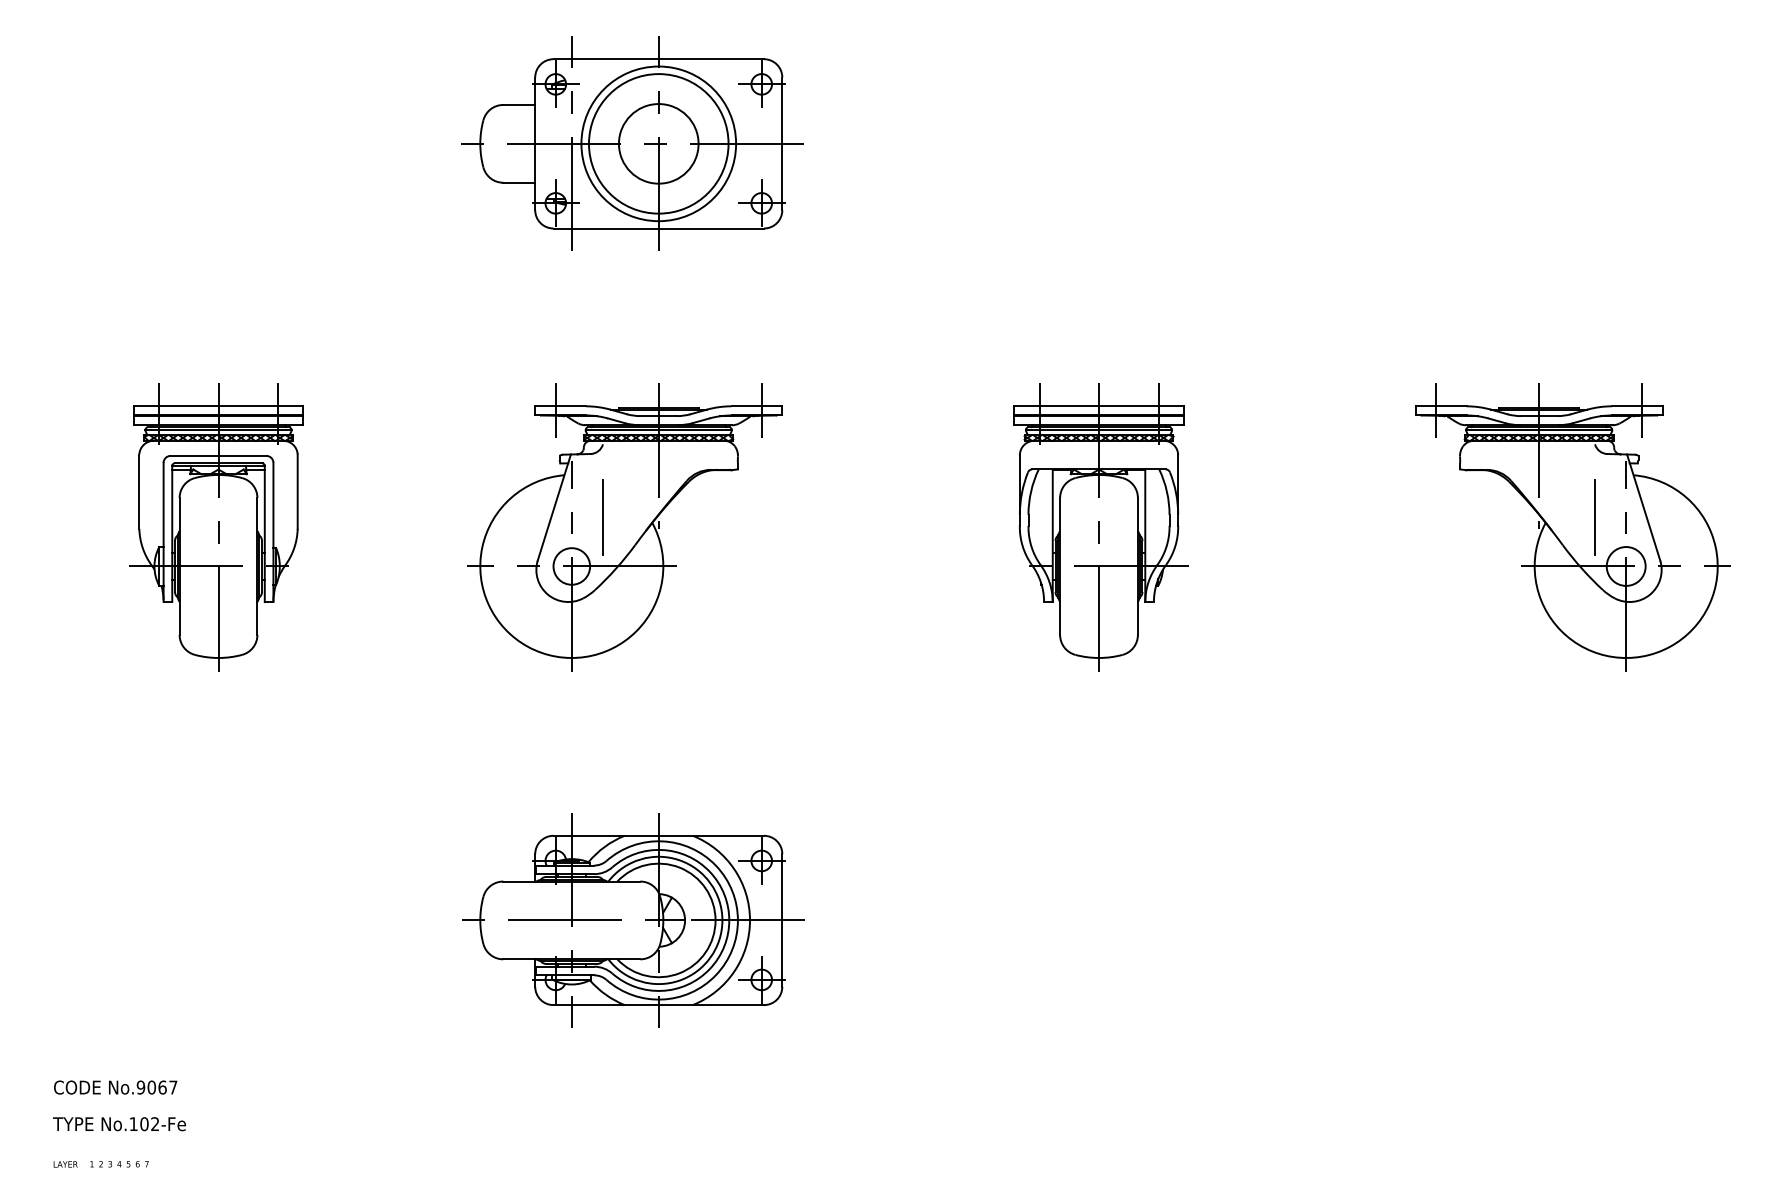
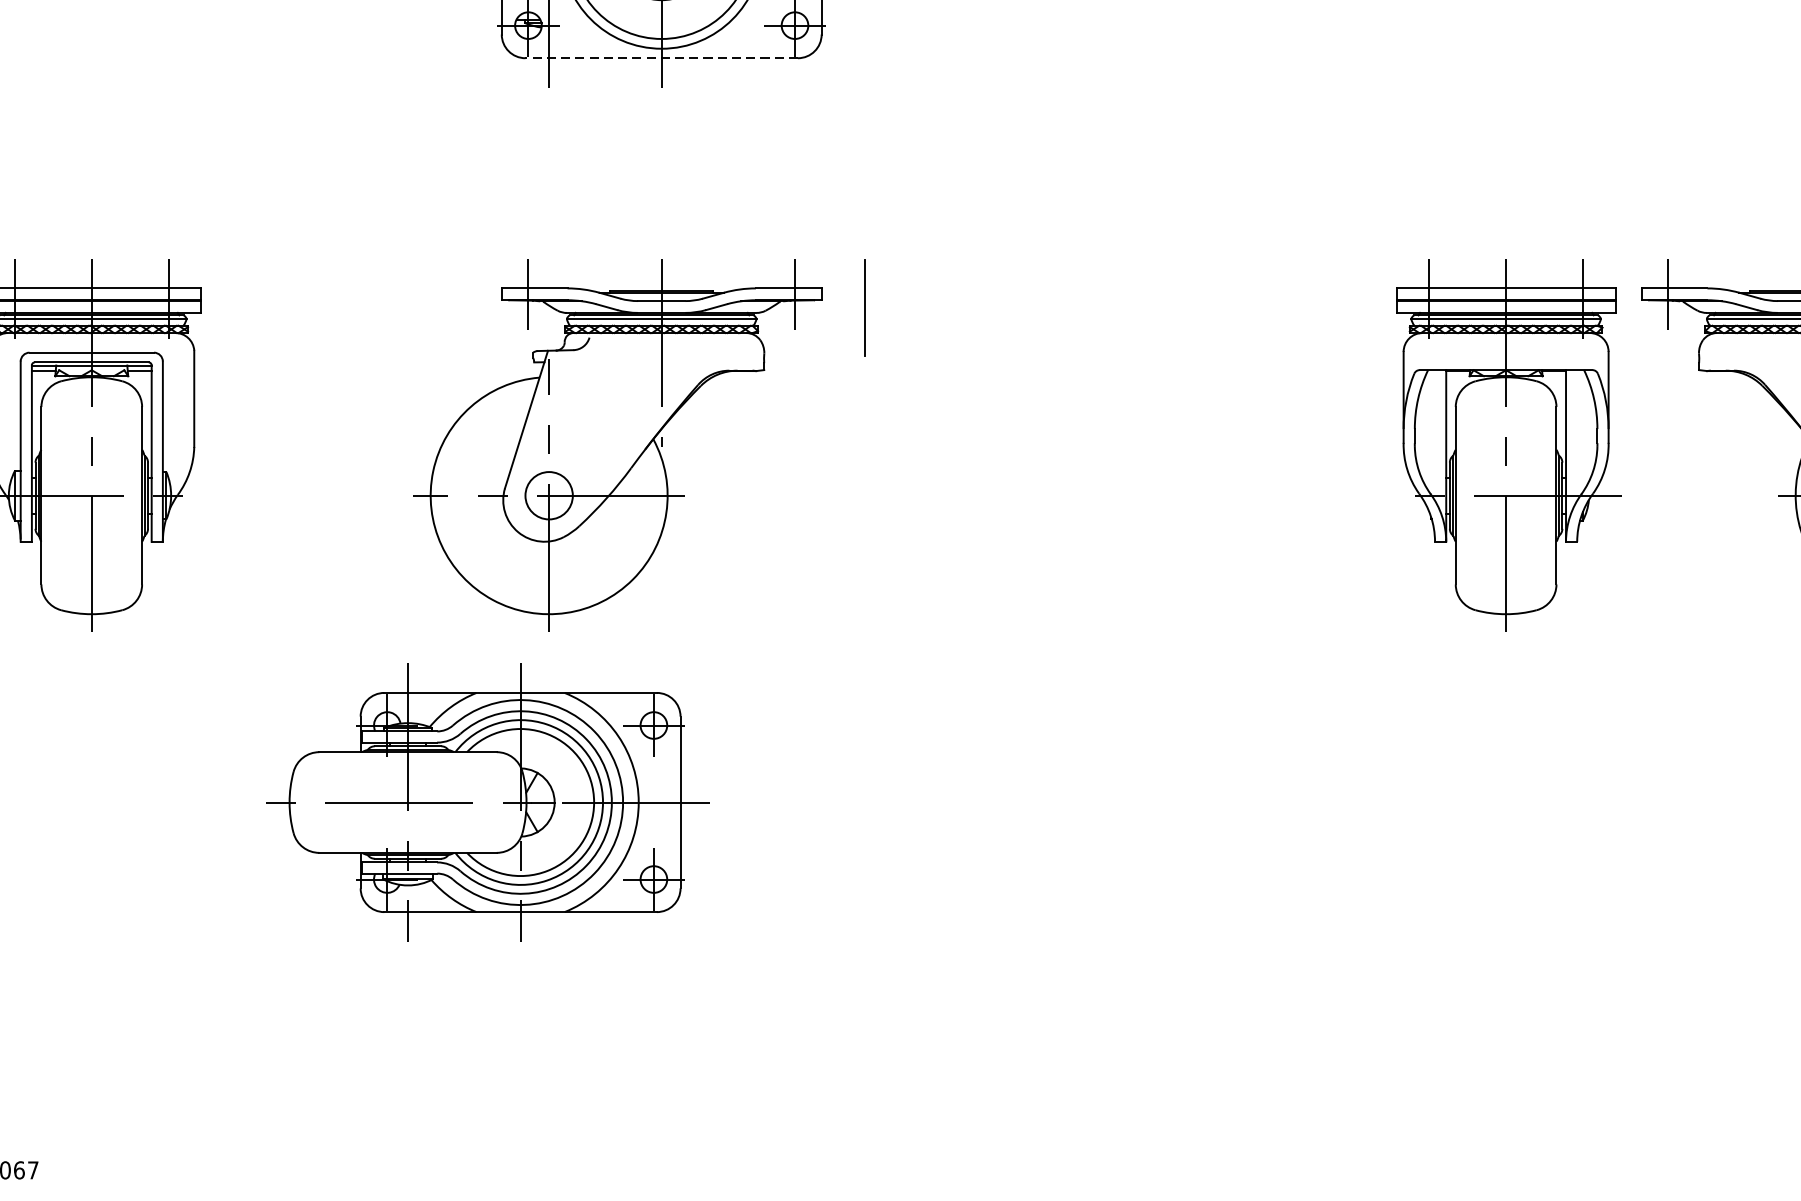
line: (658, 228) -> (661, 58), solid -> dashed
line: (602, 517) -> (863, 308), moved
part: (1100, 527) -> (1508, 445), moved
part: (633, 920) -> (487, 802), moved

